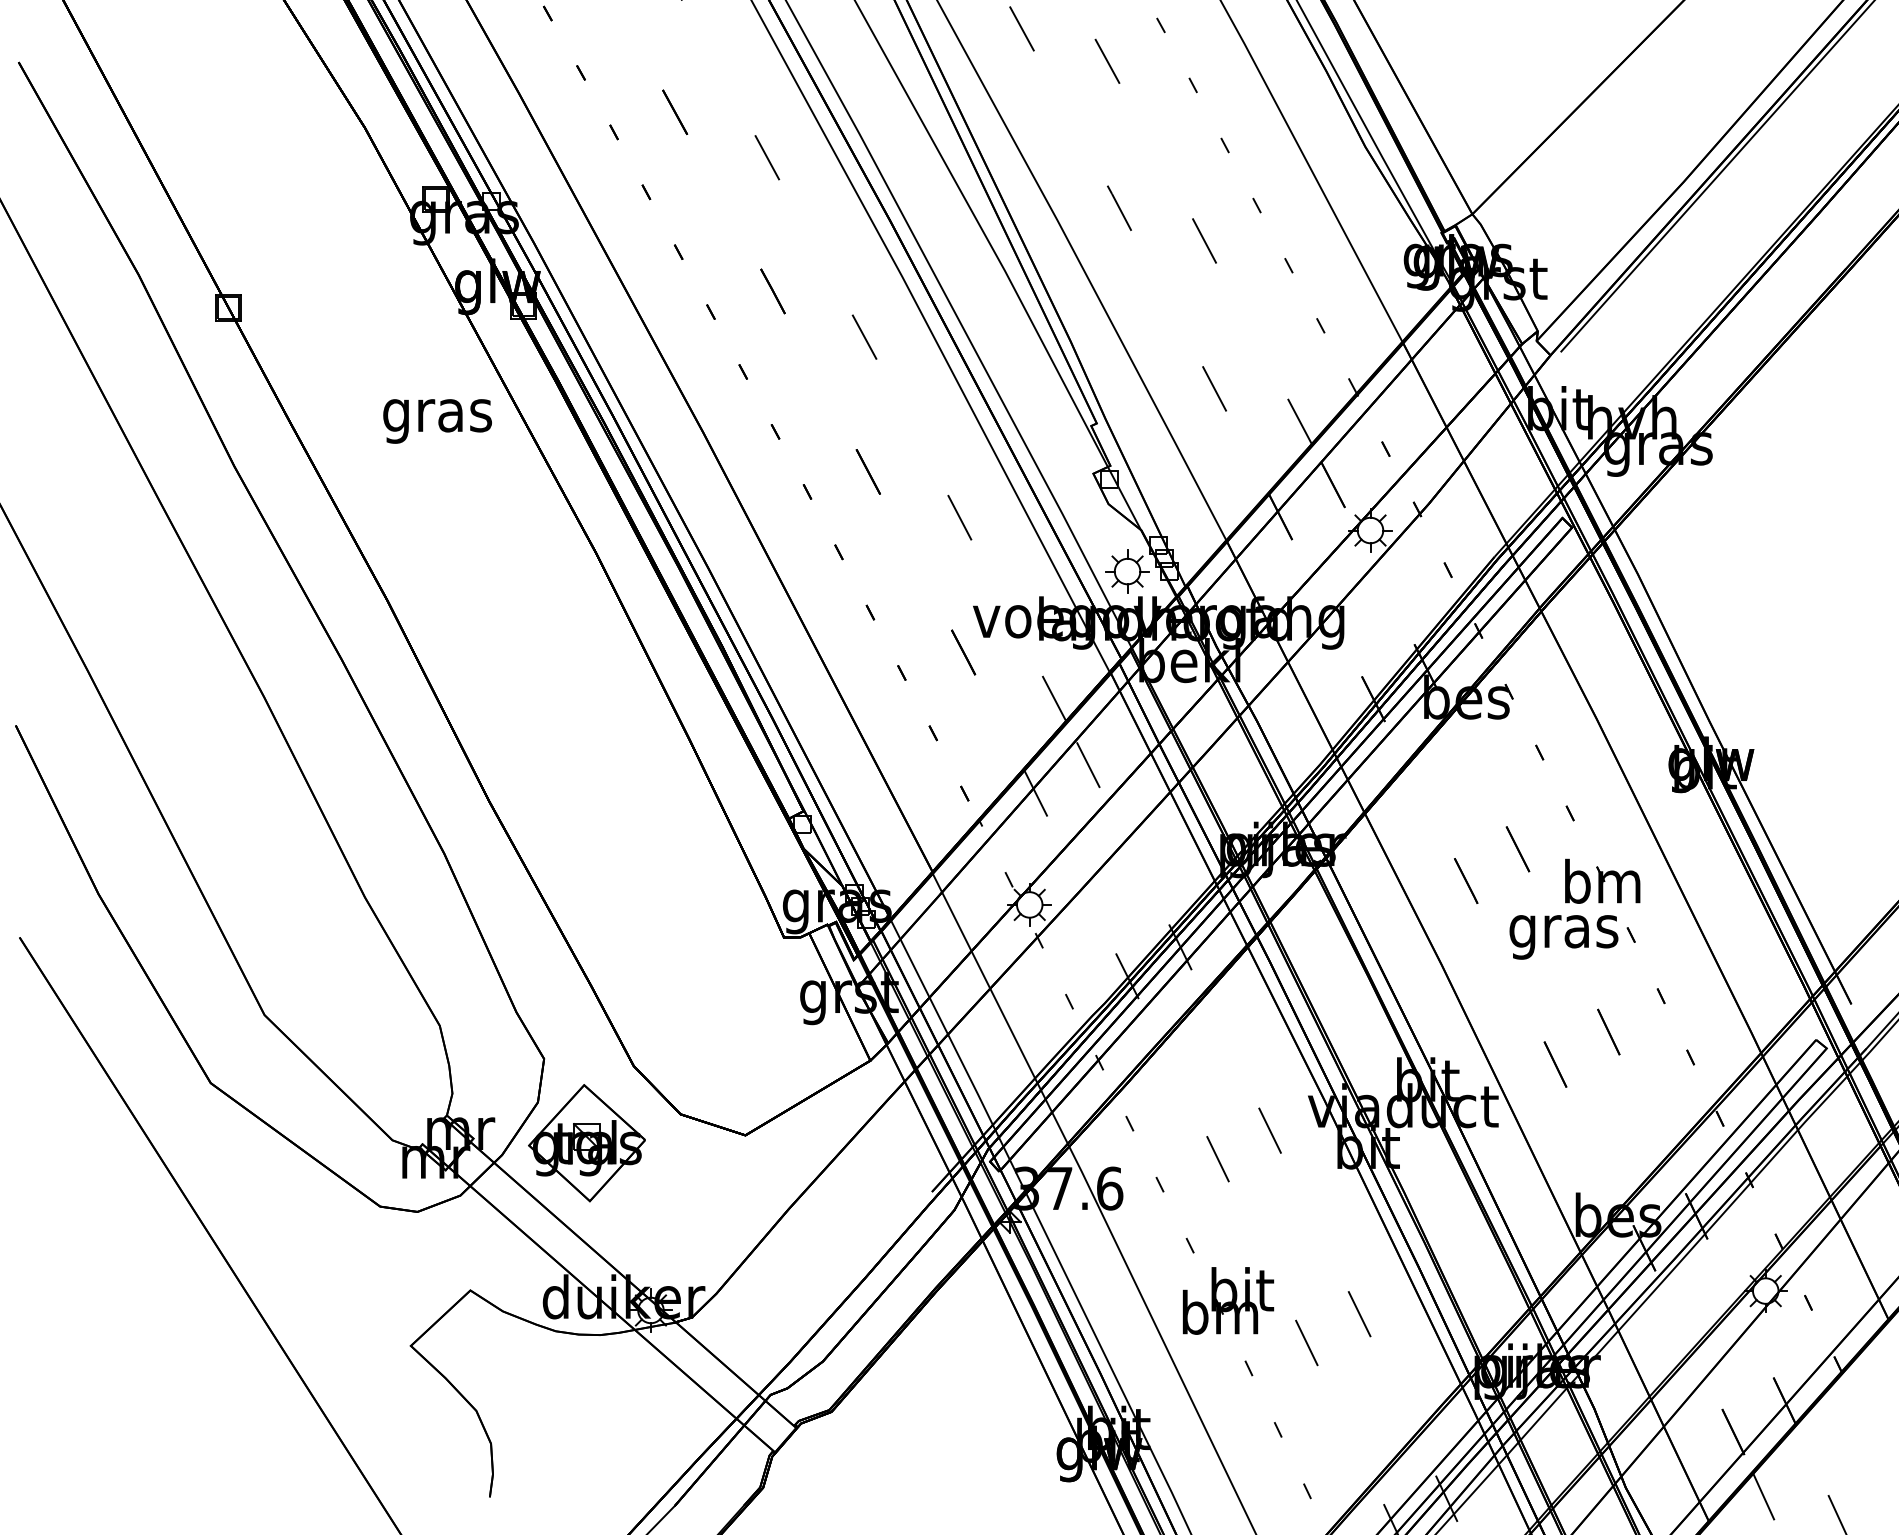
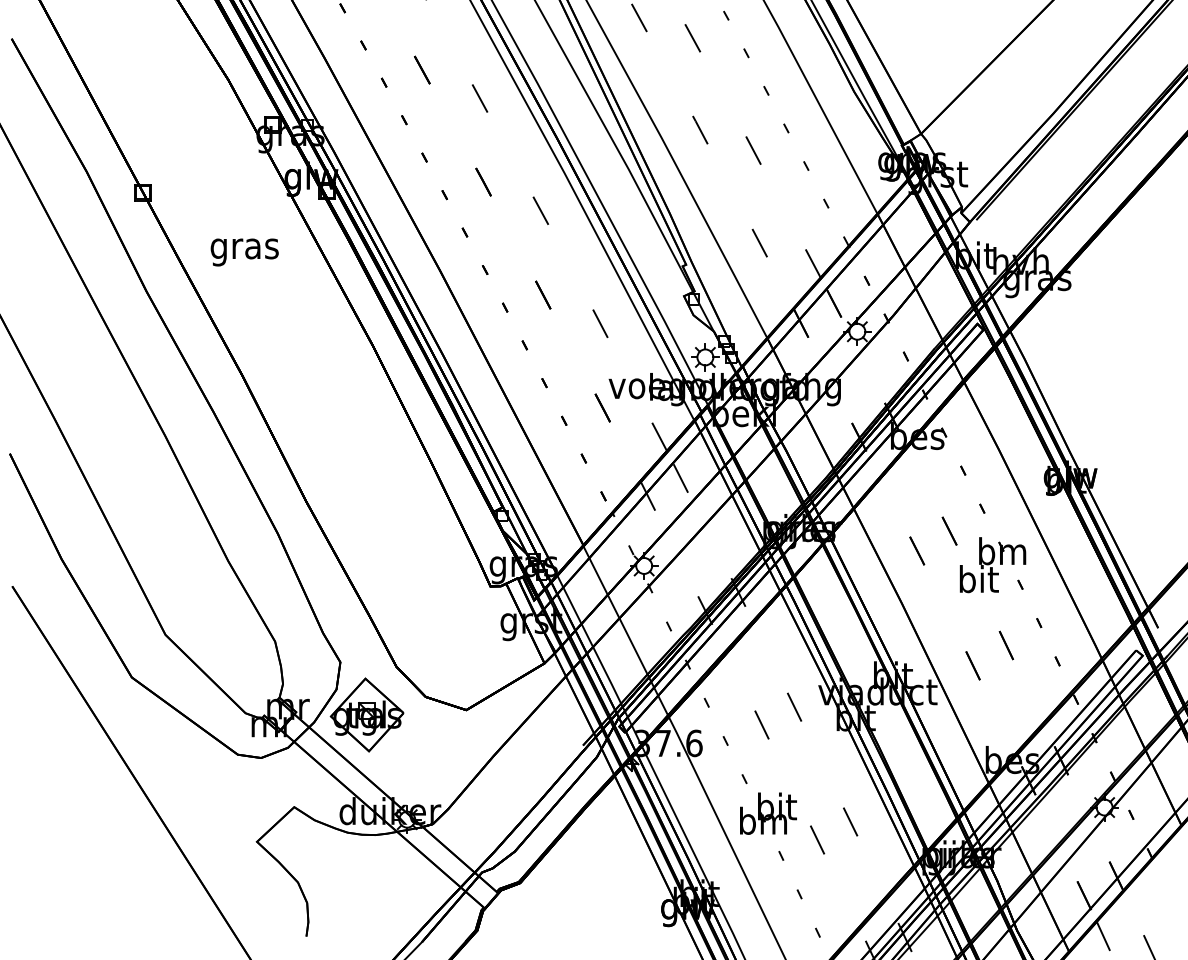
text: (437, 421) -> (244, 252), moved
text: (1564, 931) -> (978, 582), gras -> bit

